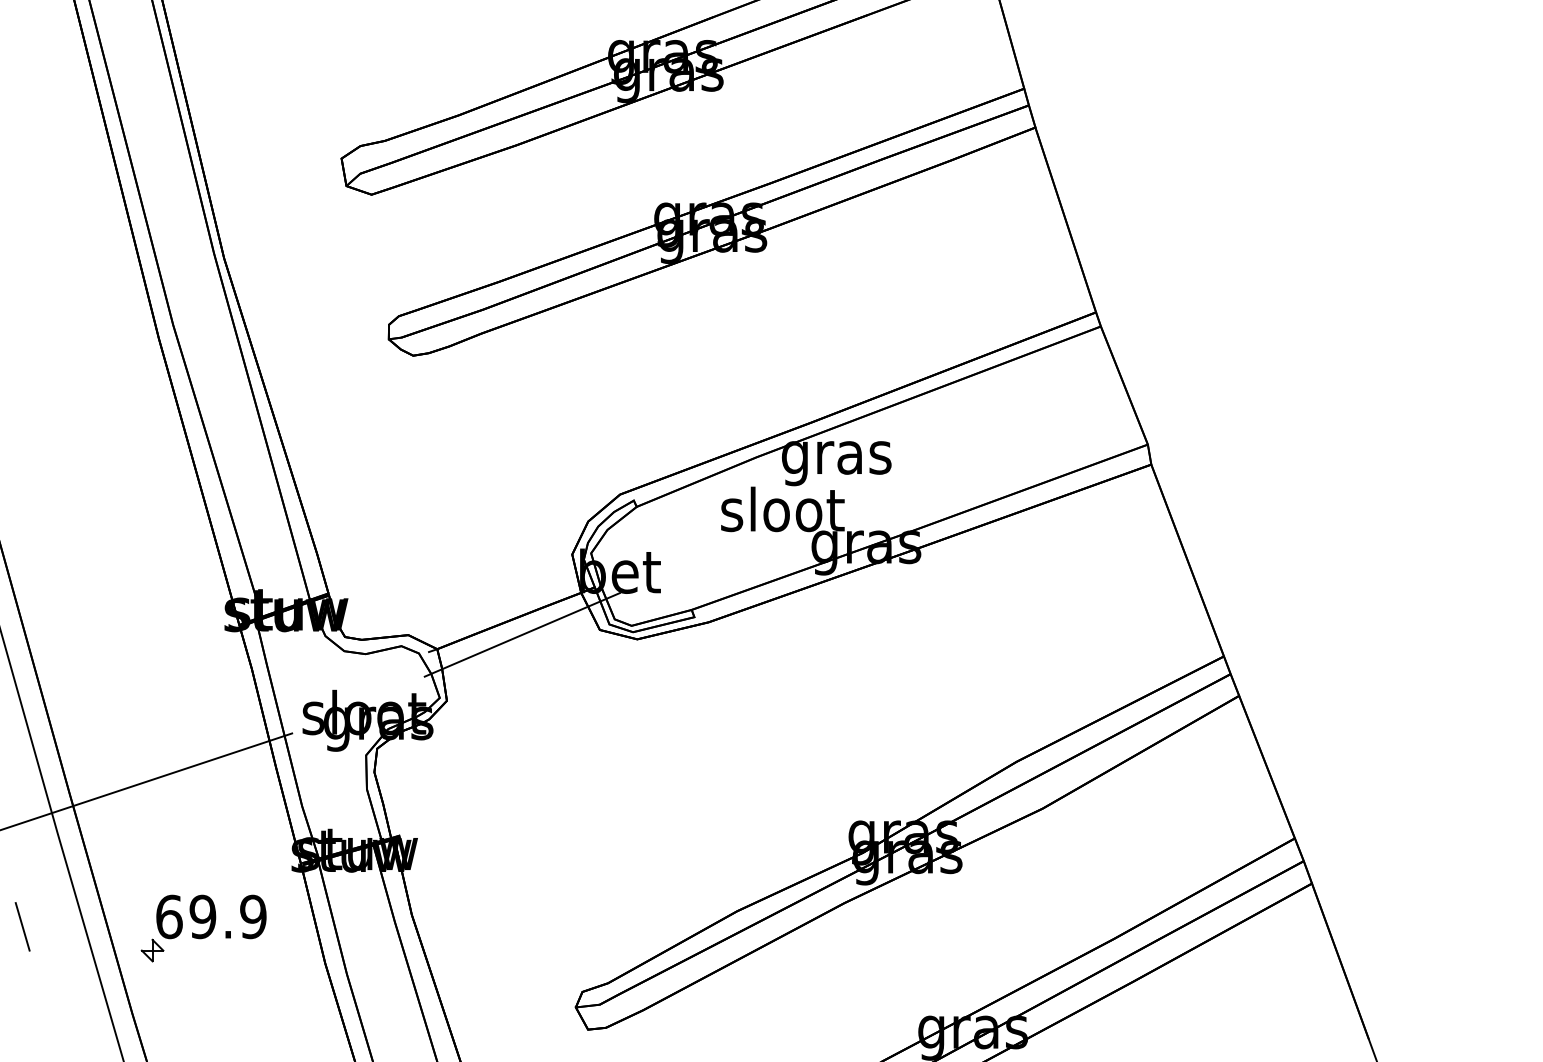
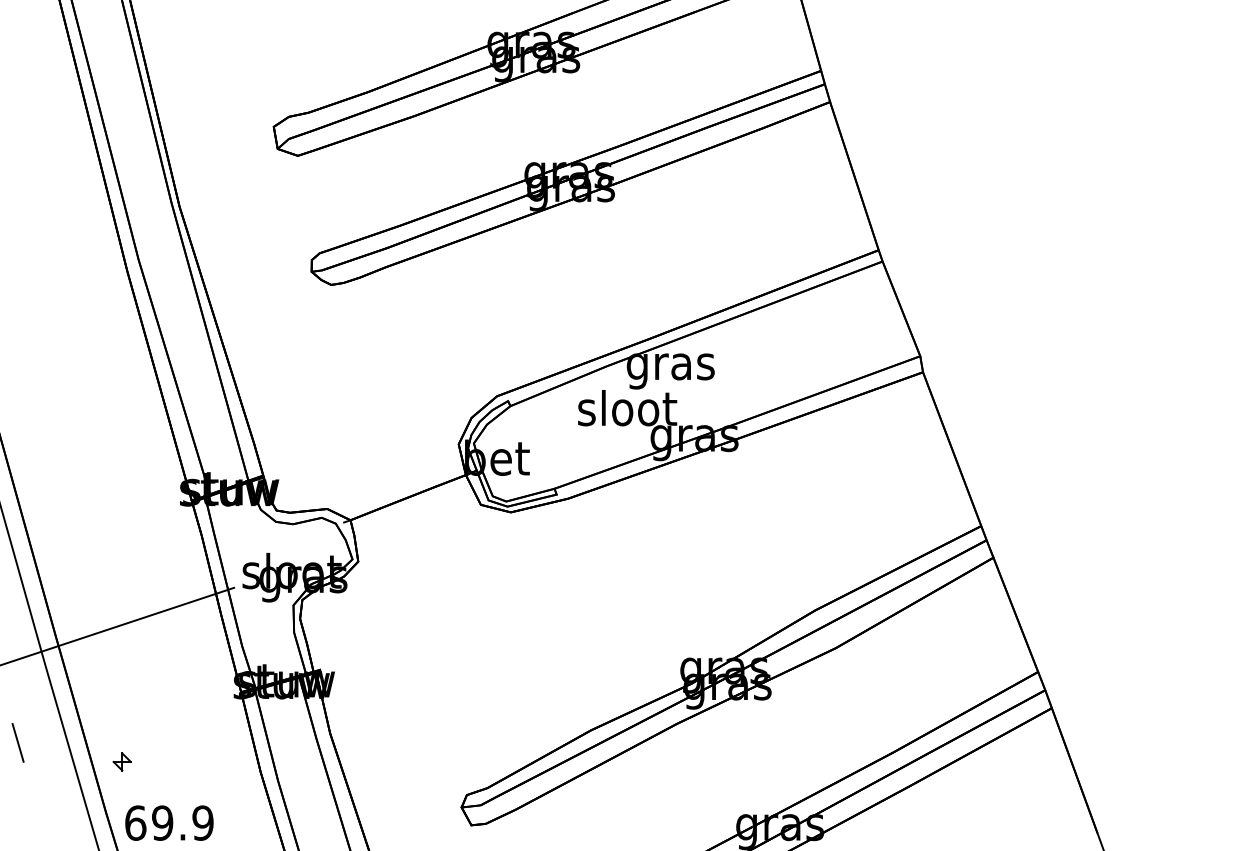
line: (521, 634) -> (418, 508), removed
text: (211, 916) -> (169, 822), moved

